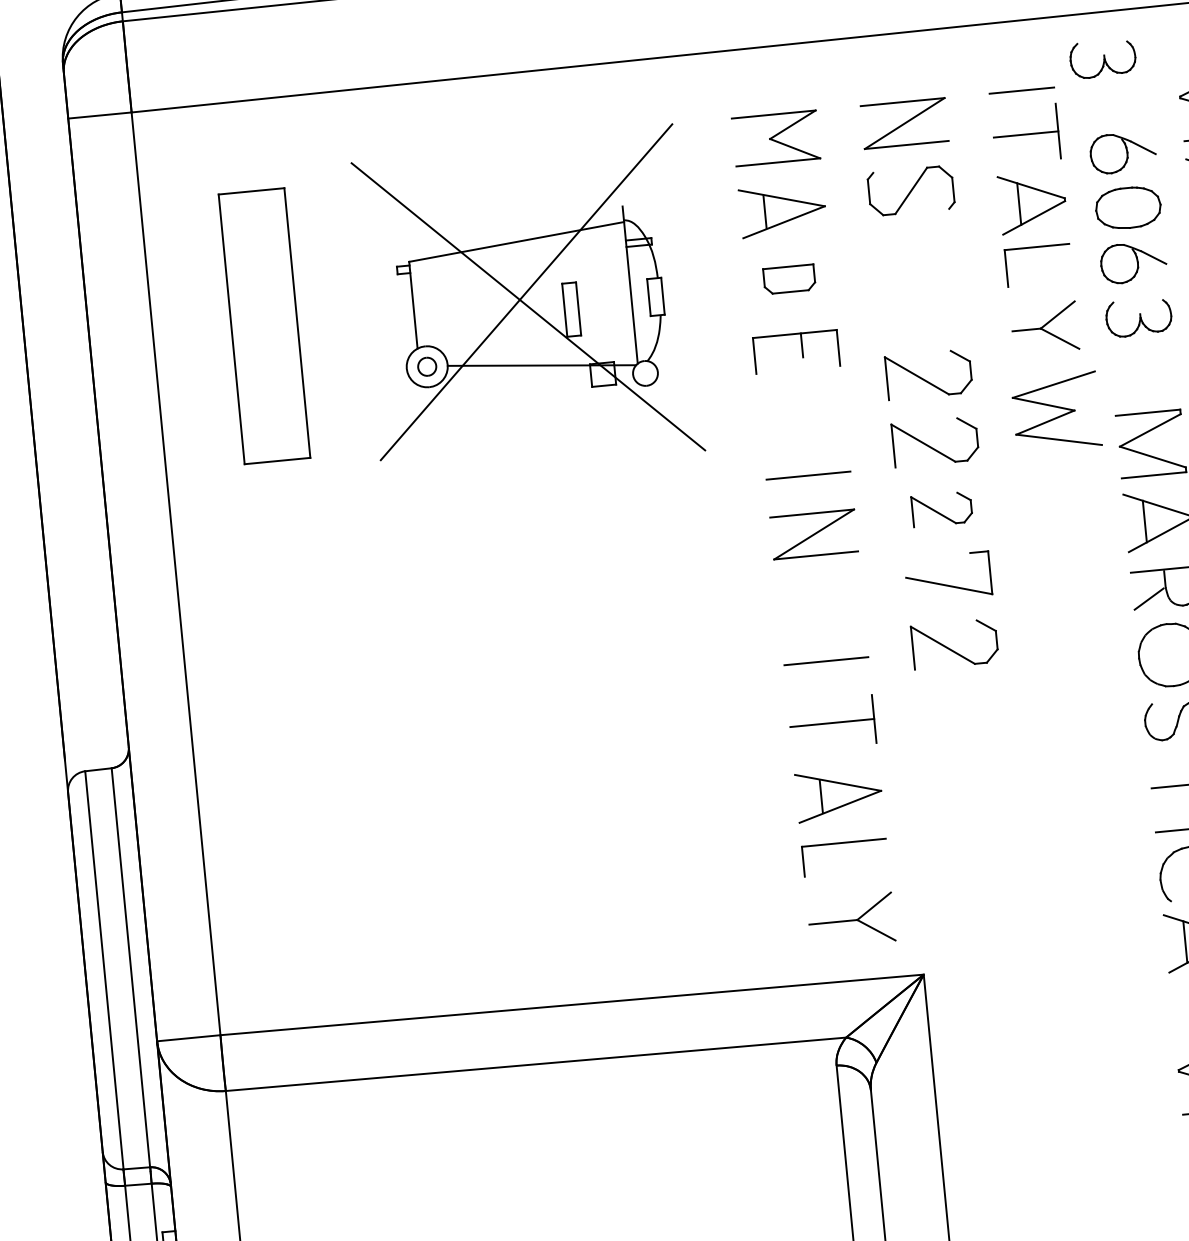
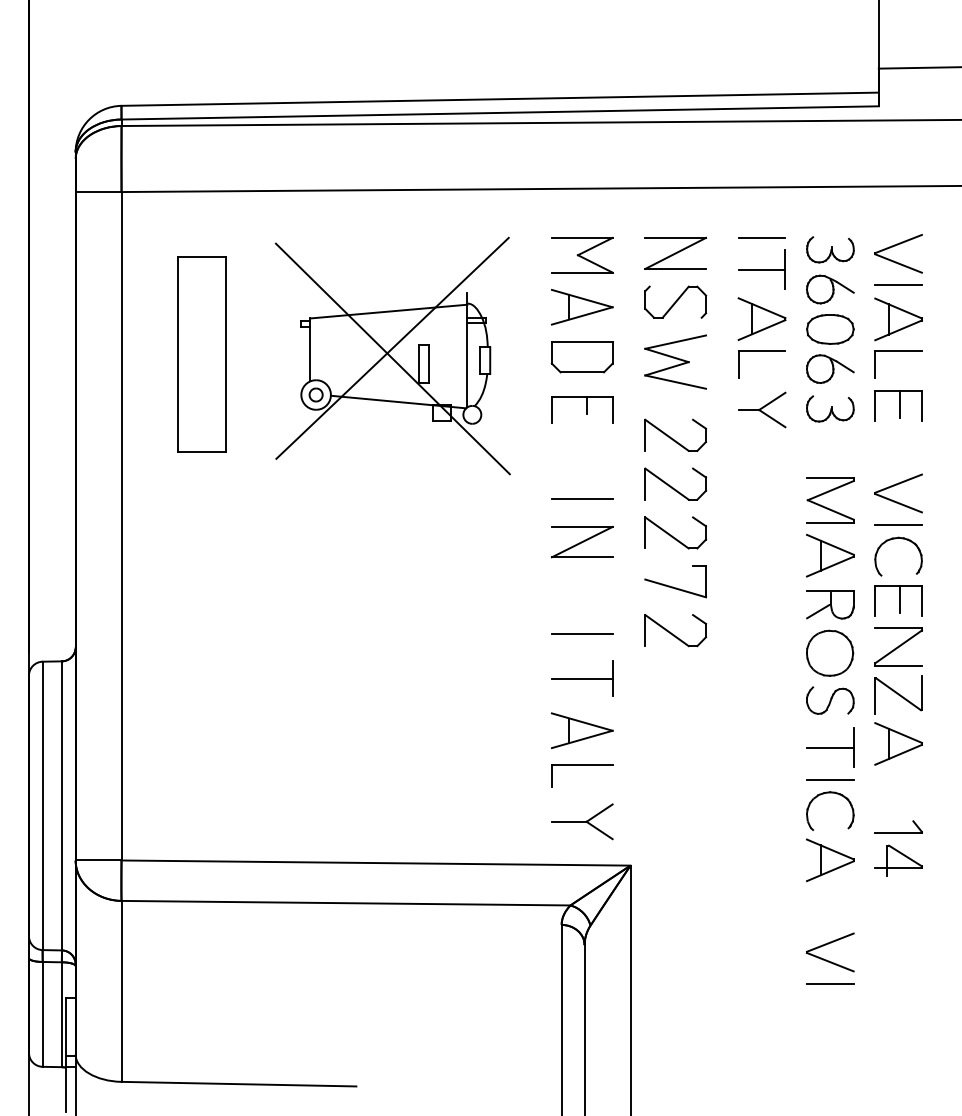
part: (1103, 58) -> (830, 249), moved
part: (788, 279) -> (581, 357), size x1.67
part: (1056, 411) -> (675, 361), moved
part: (941, 508) -> (675, 532), size x1.43

